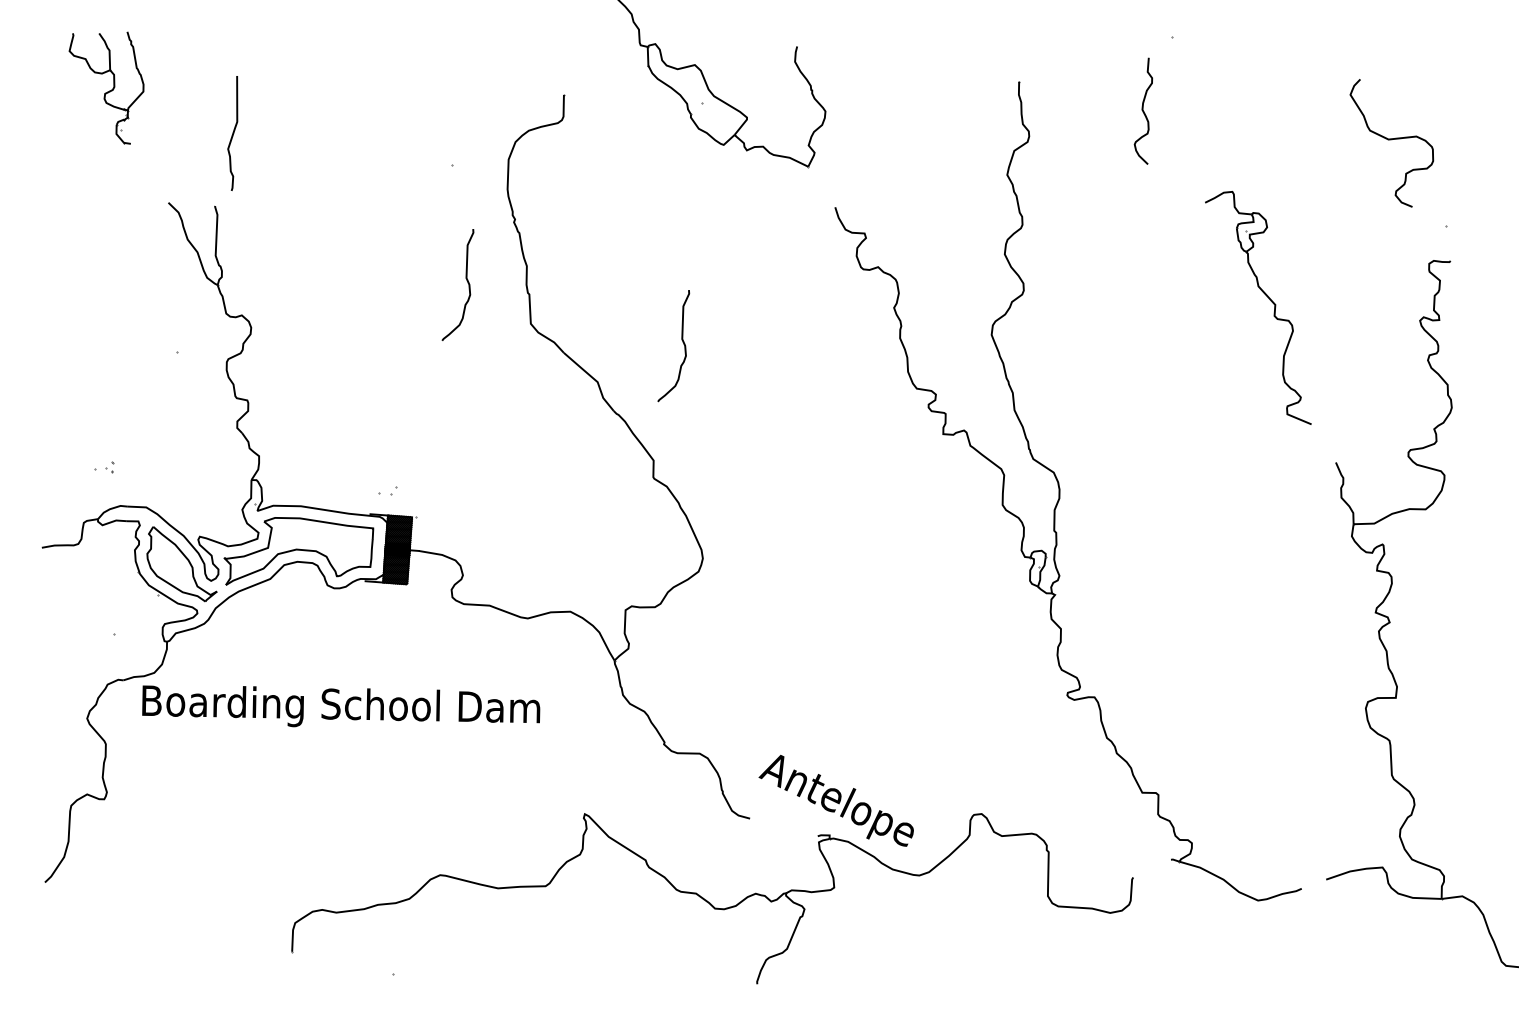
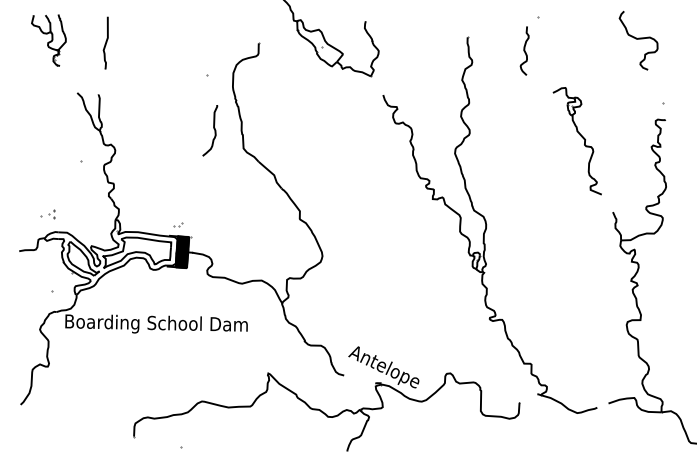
curve: (232, 132) -> (105, 42), moved
curve: (1391, 140) -> (638, 39), moved
curve: (681, 343) -> (312, 157), removed
part: (103, 467) -> (47, 214), size x1.67

